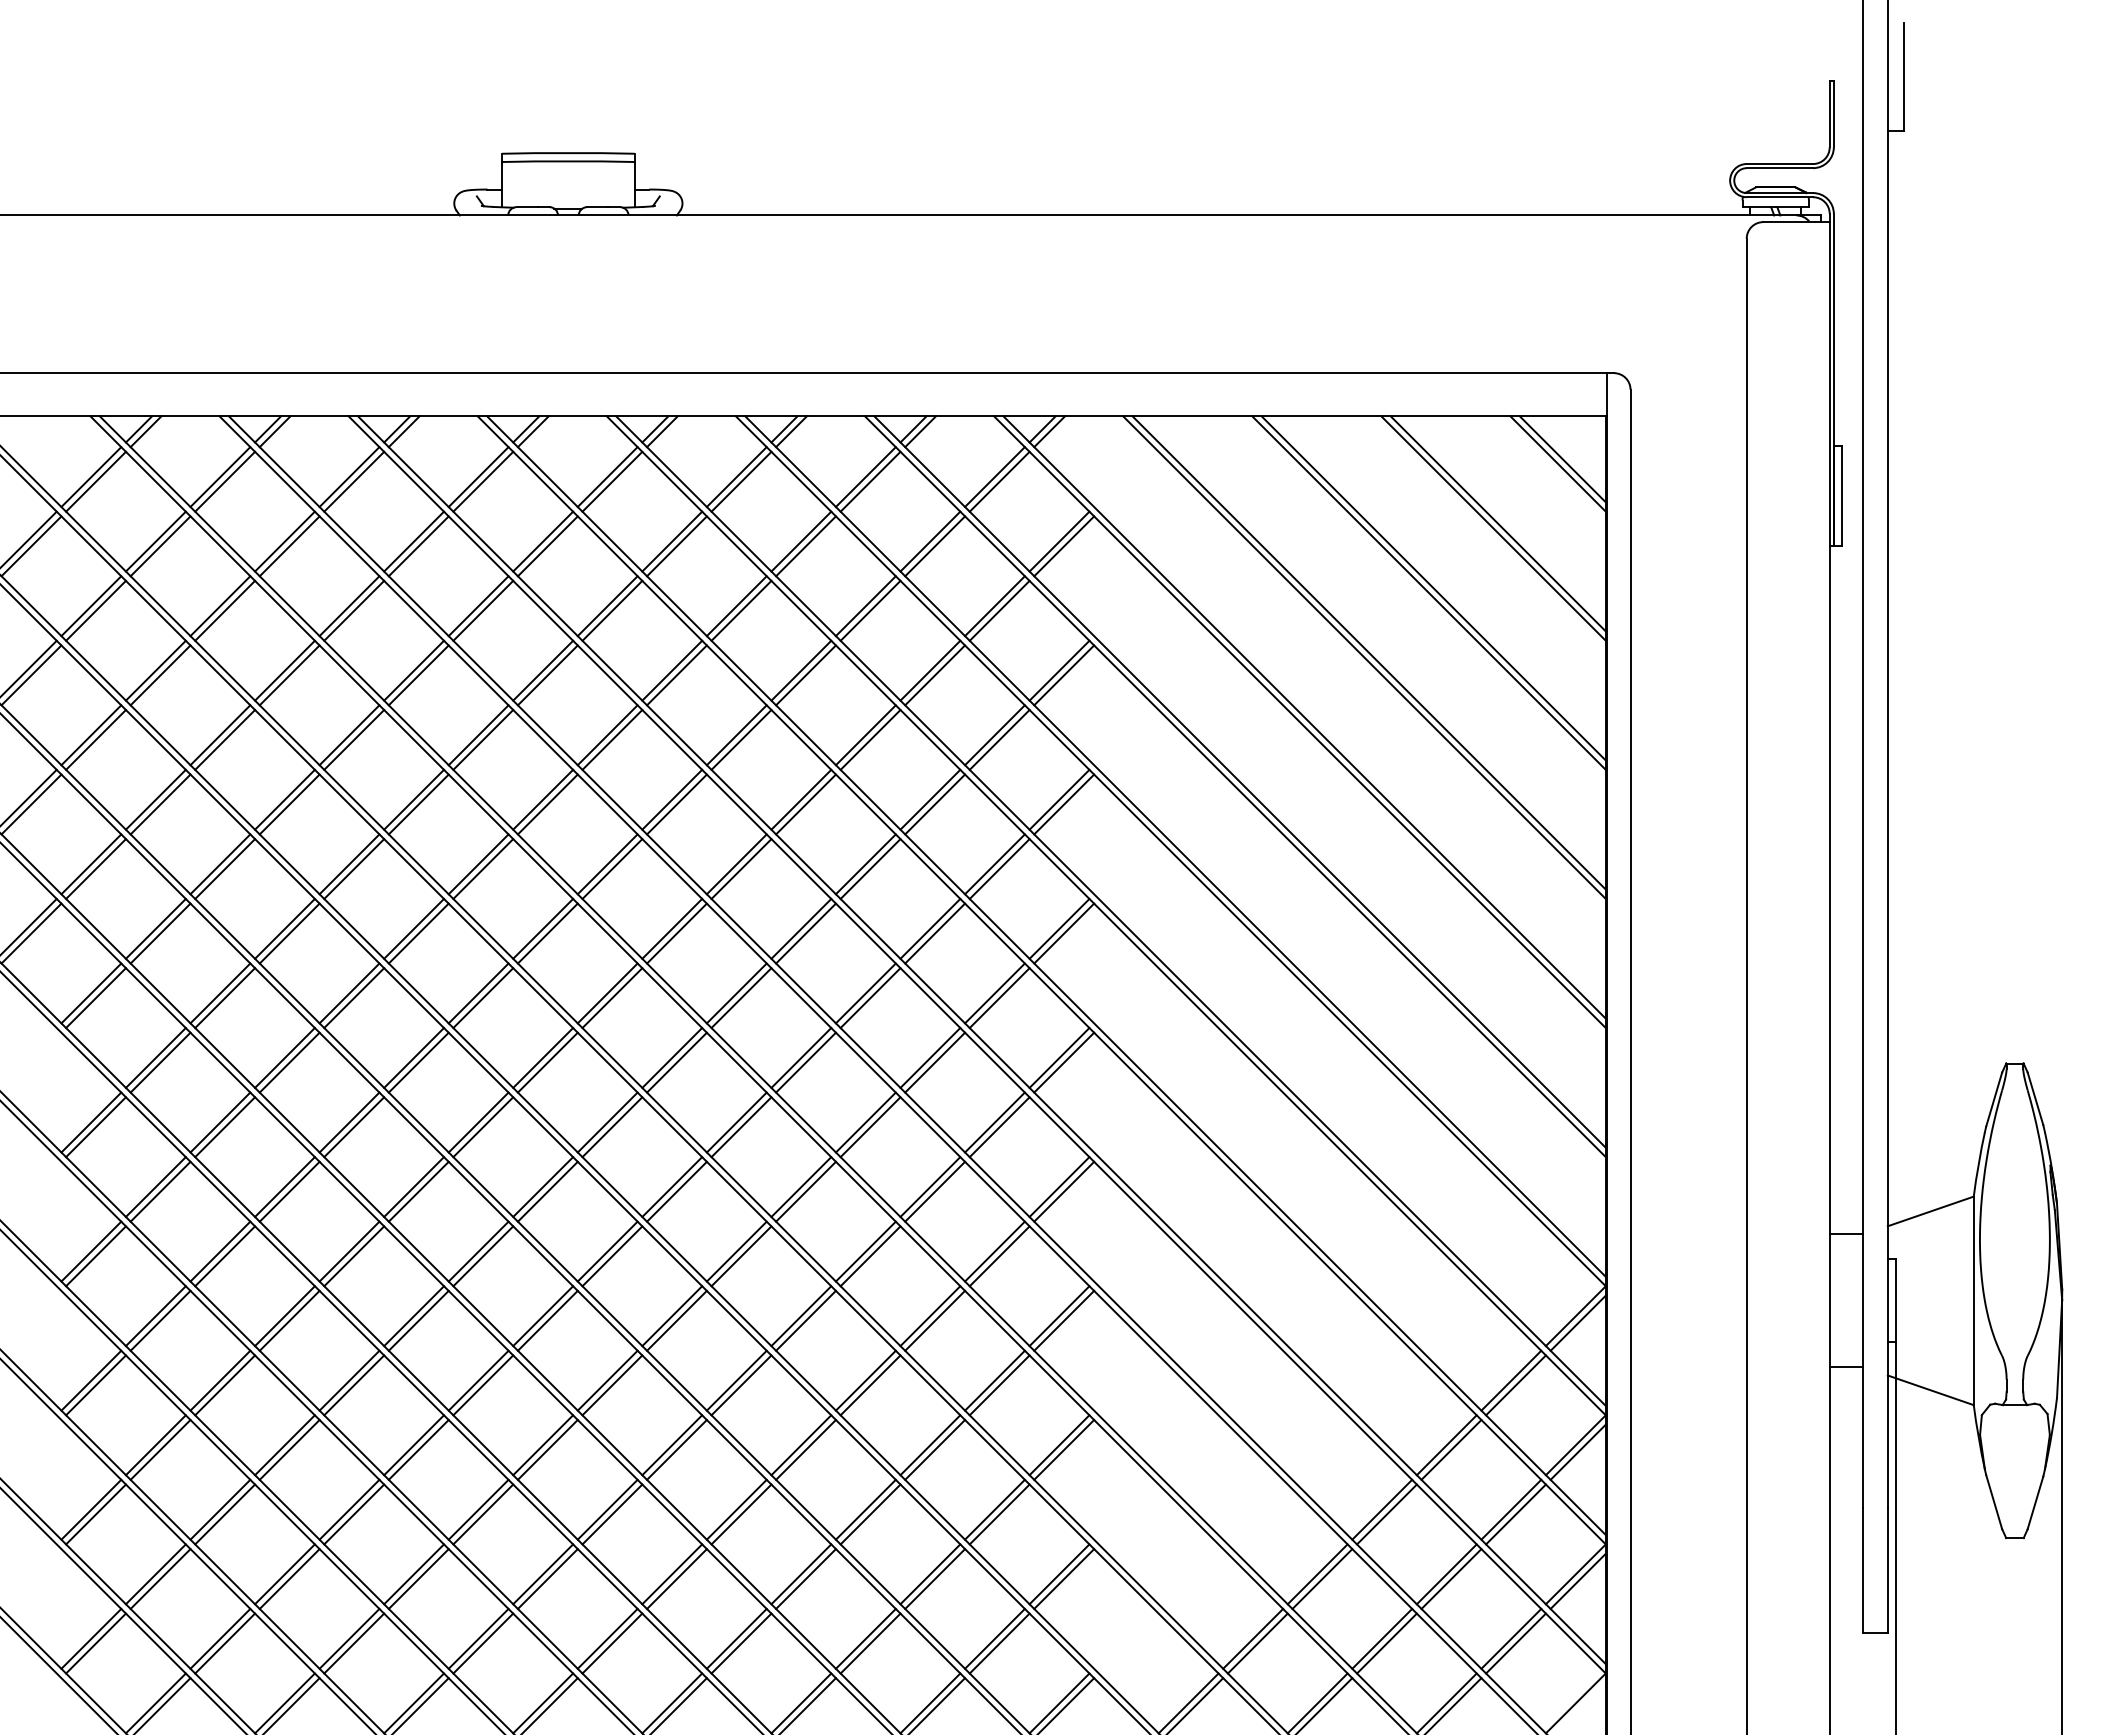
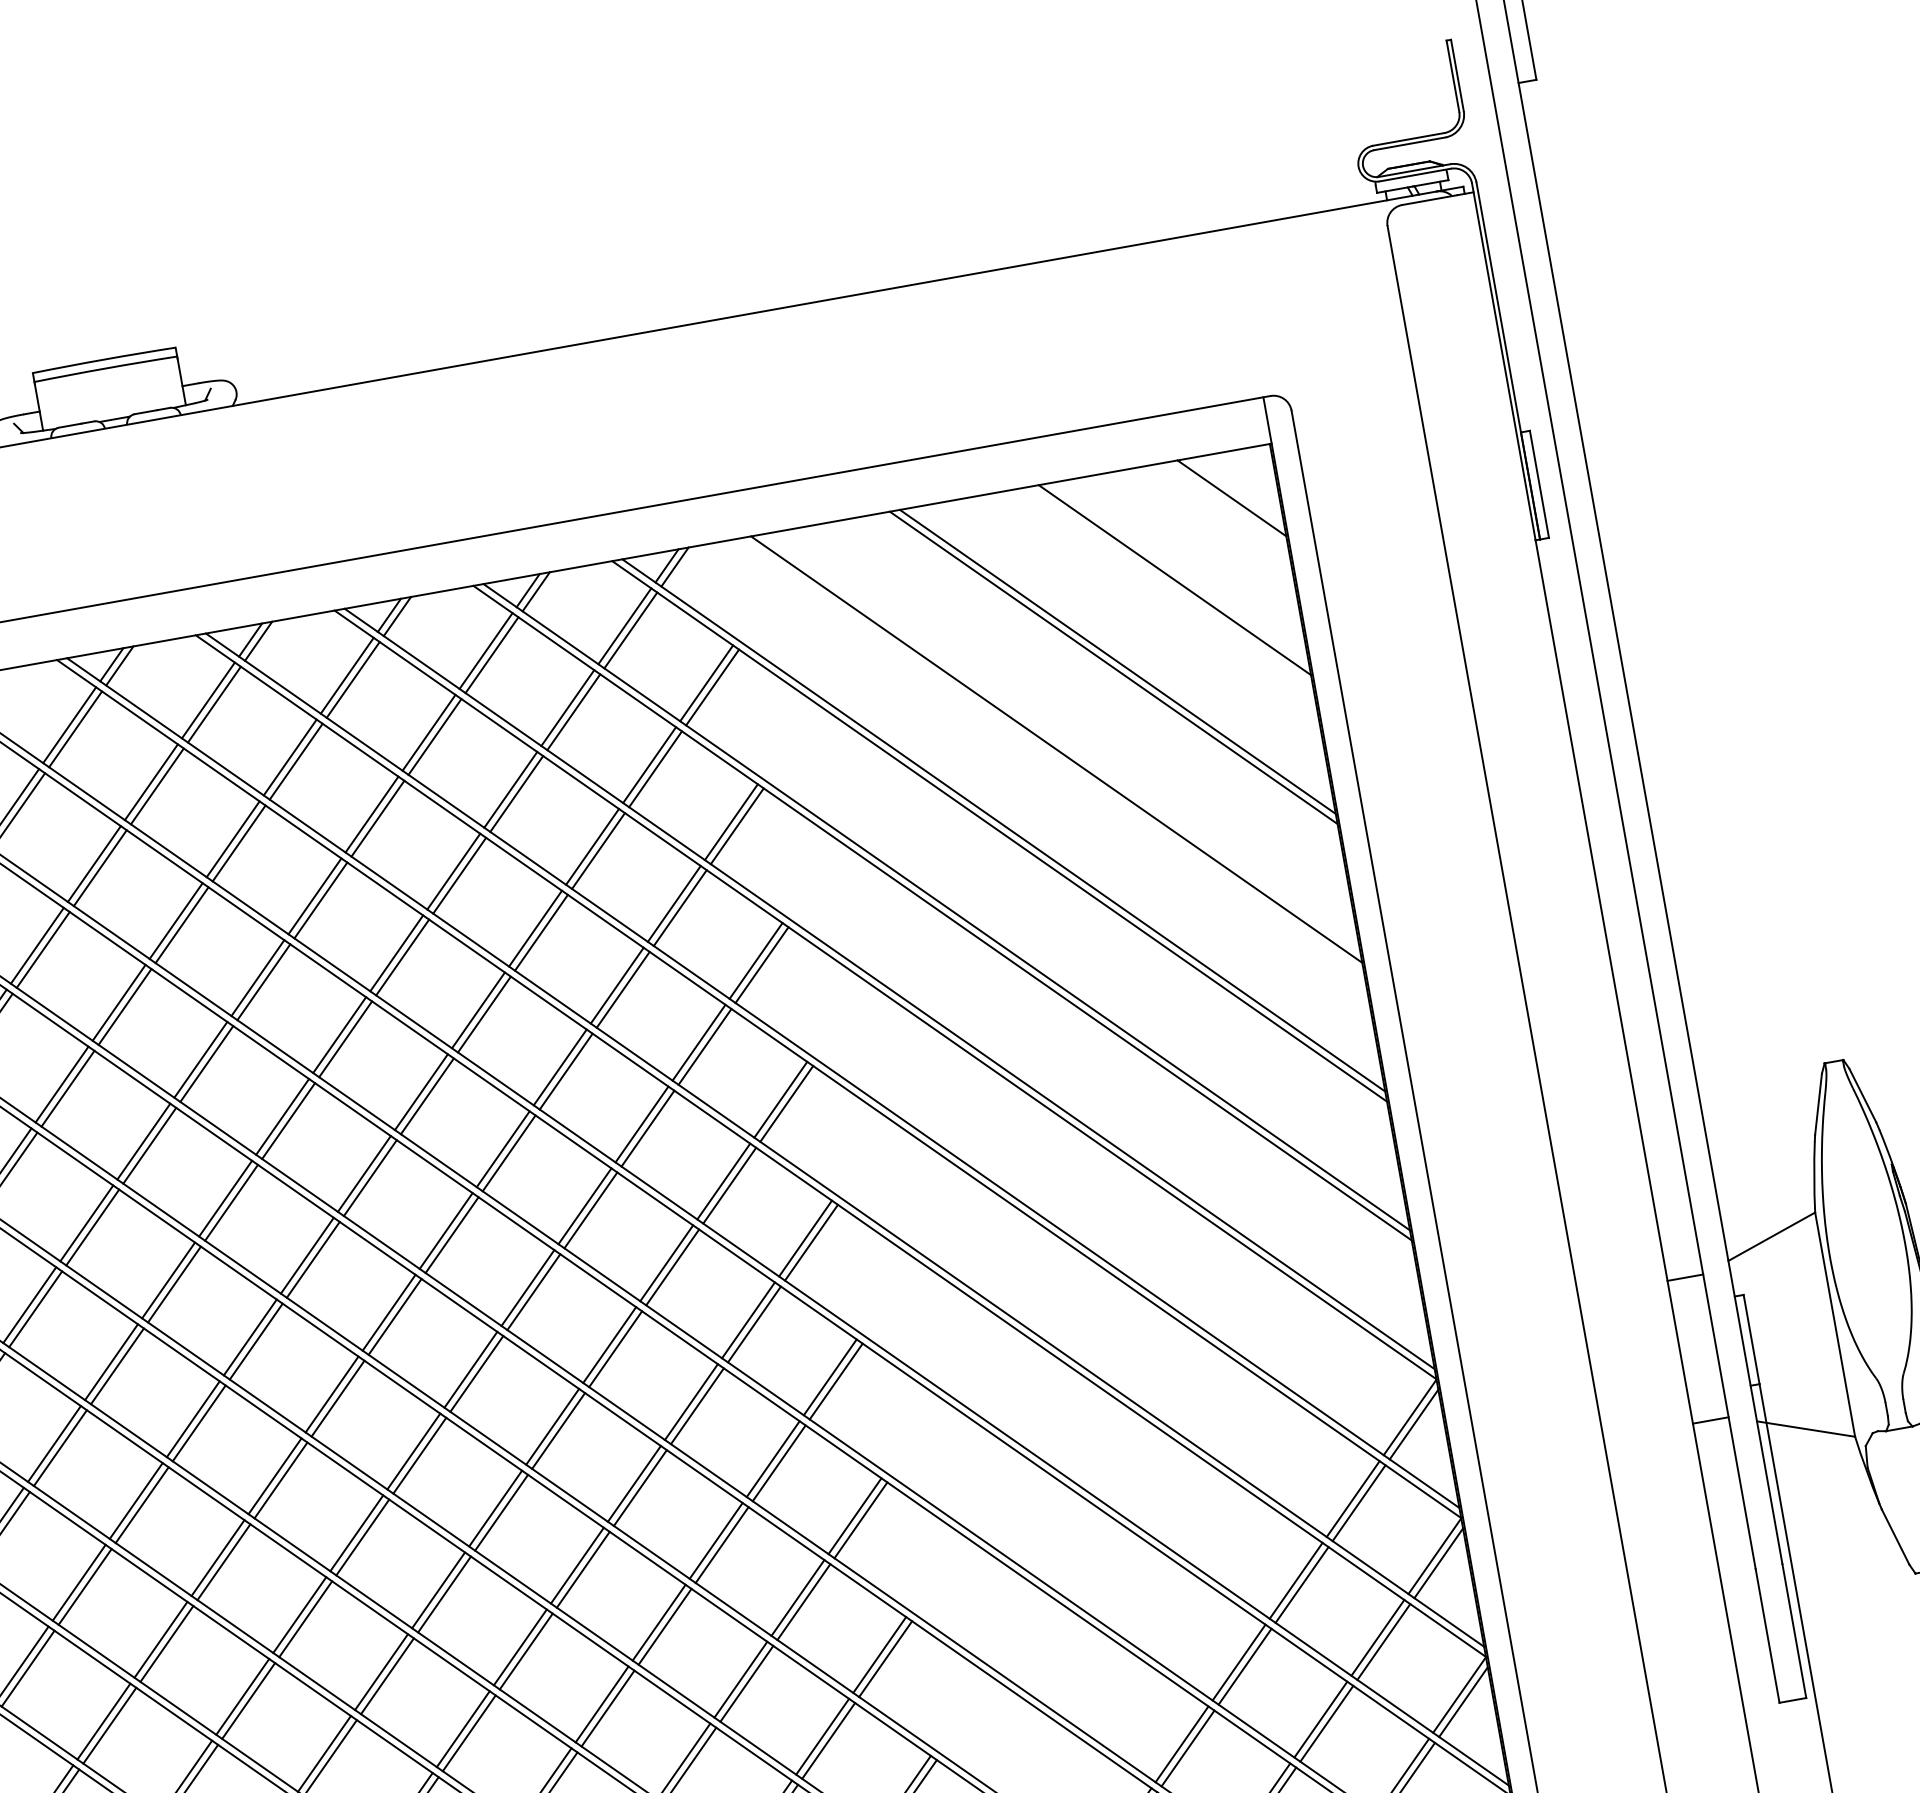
line: (1557, 463) -> (1227, 503), removed
line: (1493, 528) -> (1170, 586), removed
line: (1368, 652) -> (1060, 743), removed

